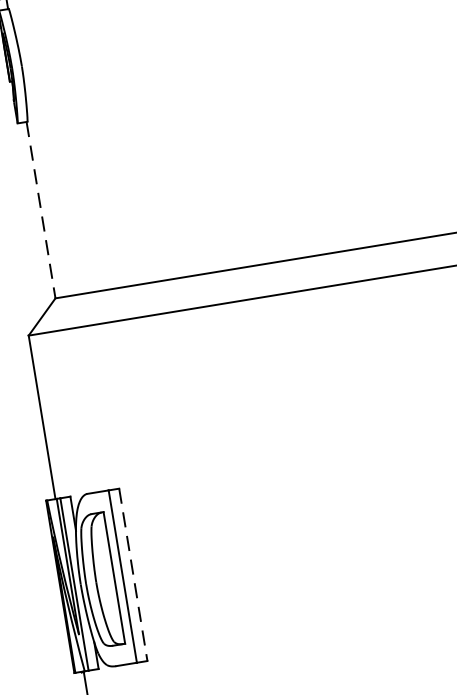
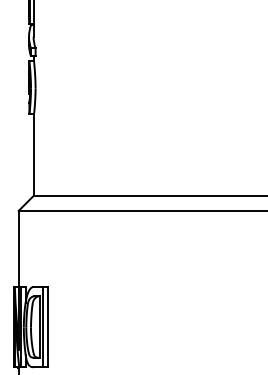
line: (41, 211) -> (33, 155), dashed -> solid
line: (133, 575) -> (48, 327), dashed -> solid

